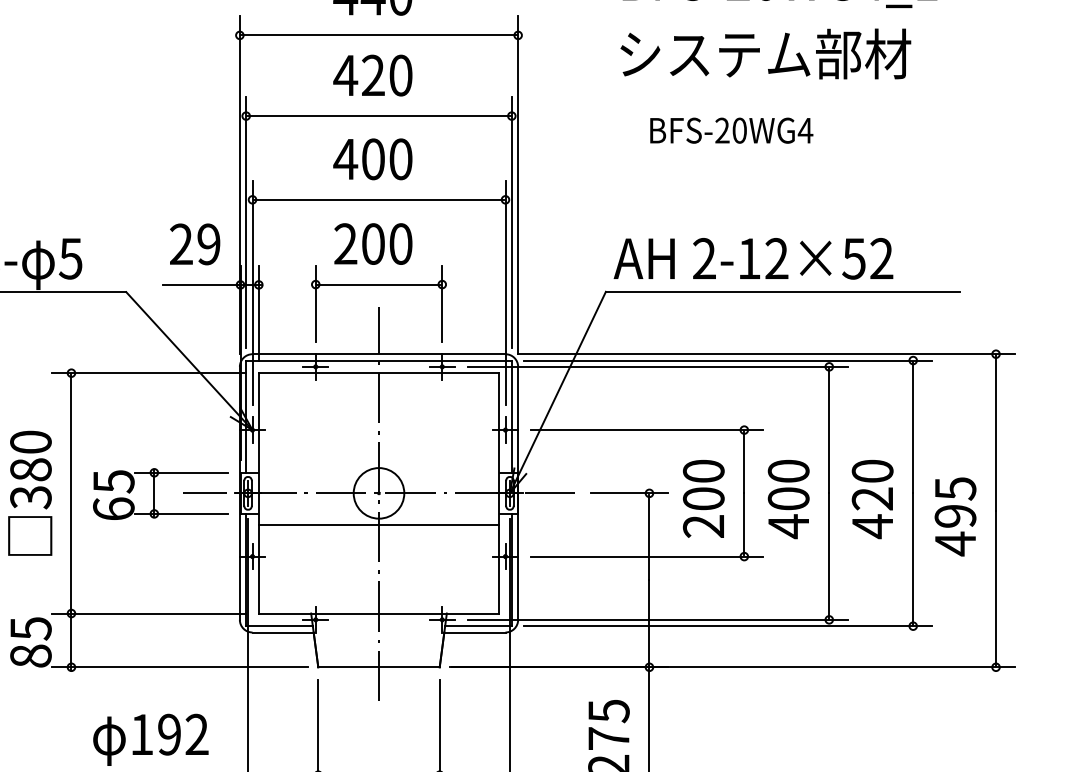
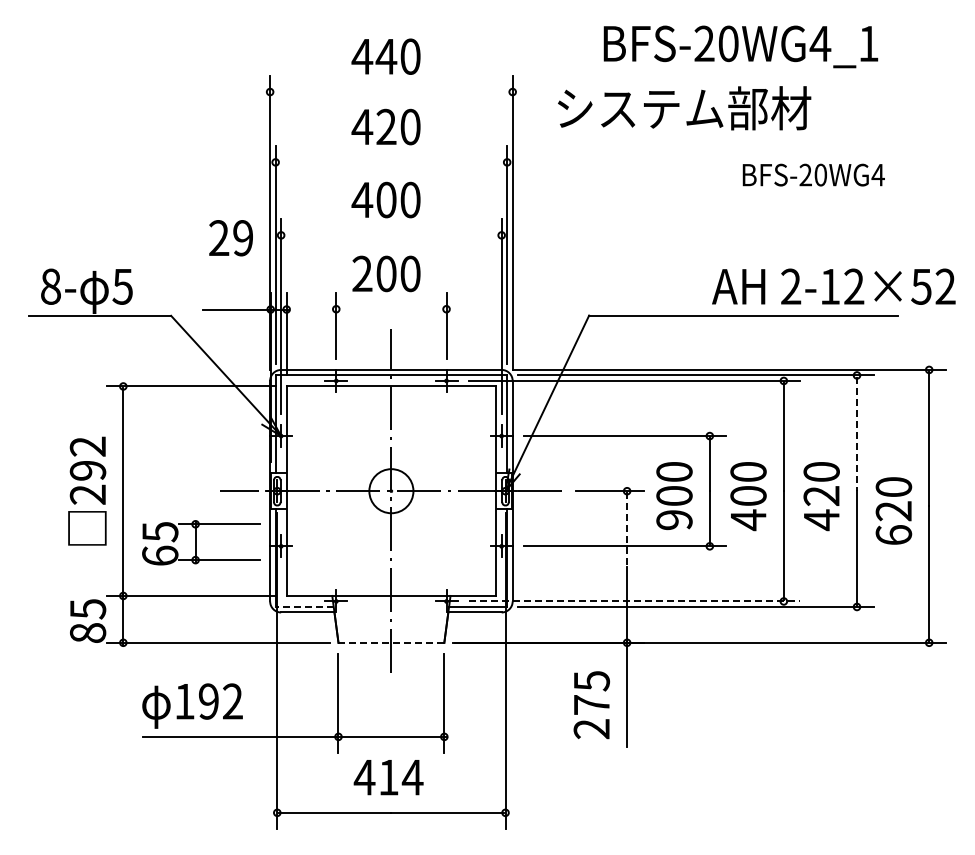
line: (379, 35) -> (391, 92), removed
text: (765, 54) -> (684, 108), moved
line: (379, 116) -> (391, 162), removed
text: (731, 130) -> (813, 174), moved
line: (379, 199) -> (391, 235), removed
text: (194, 244) -> (230, 238), moved
text: (753, 258) -> (833, 286), moved
line: (379, 284) -> (391, 309), removed
line: (913, 428) -> (857, 434), solid -> dashed
text: (30, 469) -> (87, 470), 380 -> 292
part: (161, 493) -> (201, 542), moved
text: (955, 516) -> (893, 511), 495 -> 620
line: (379, 524) -> (391, 518), removed
text: (703, 526) -> (674, 520), 200 -> 900
line: (649, 538) -> (627, 530), solid -> dashed
line: (657, 619) -> (634, 601), solid -> dashed
line: (279, 625) -> (304, 606), solid -> dashed
line: (379, 666) -> (391, 642), solid -> dashed

